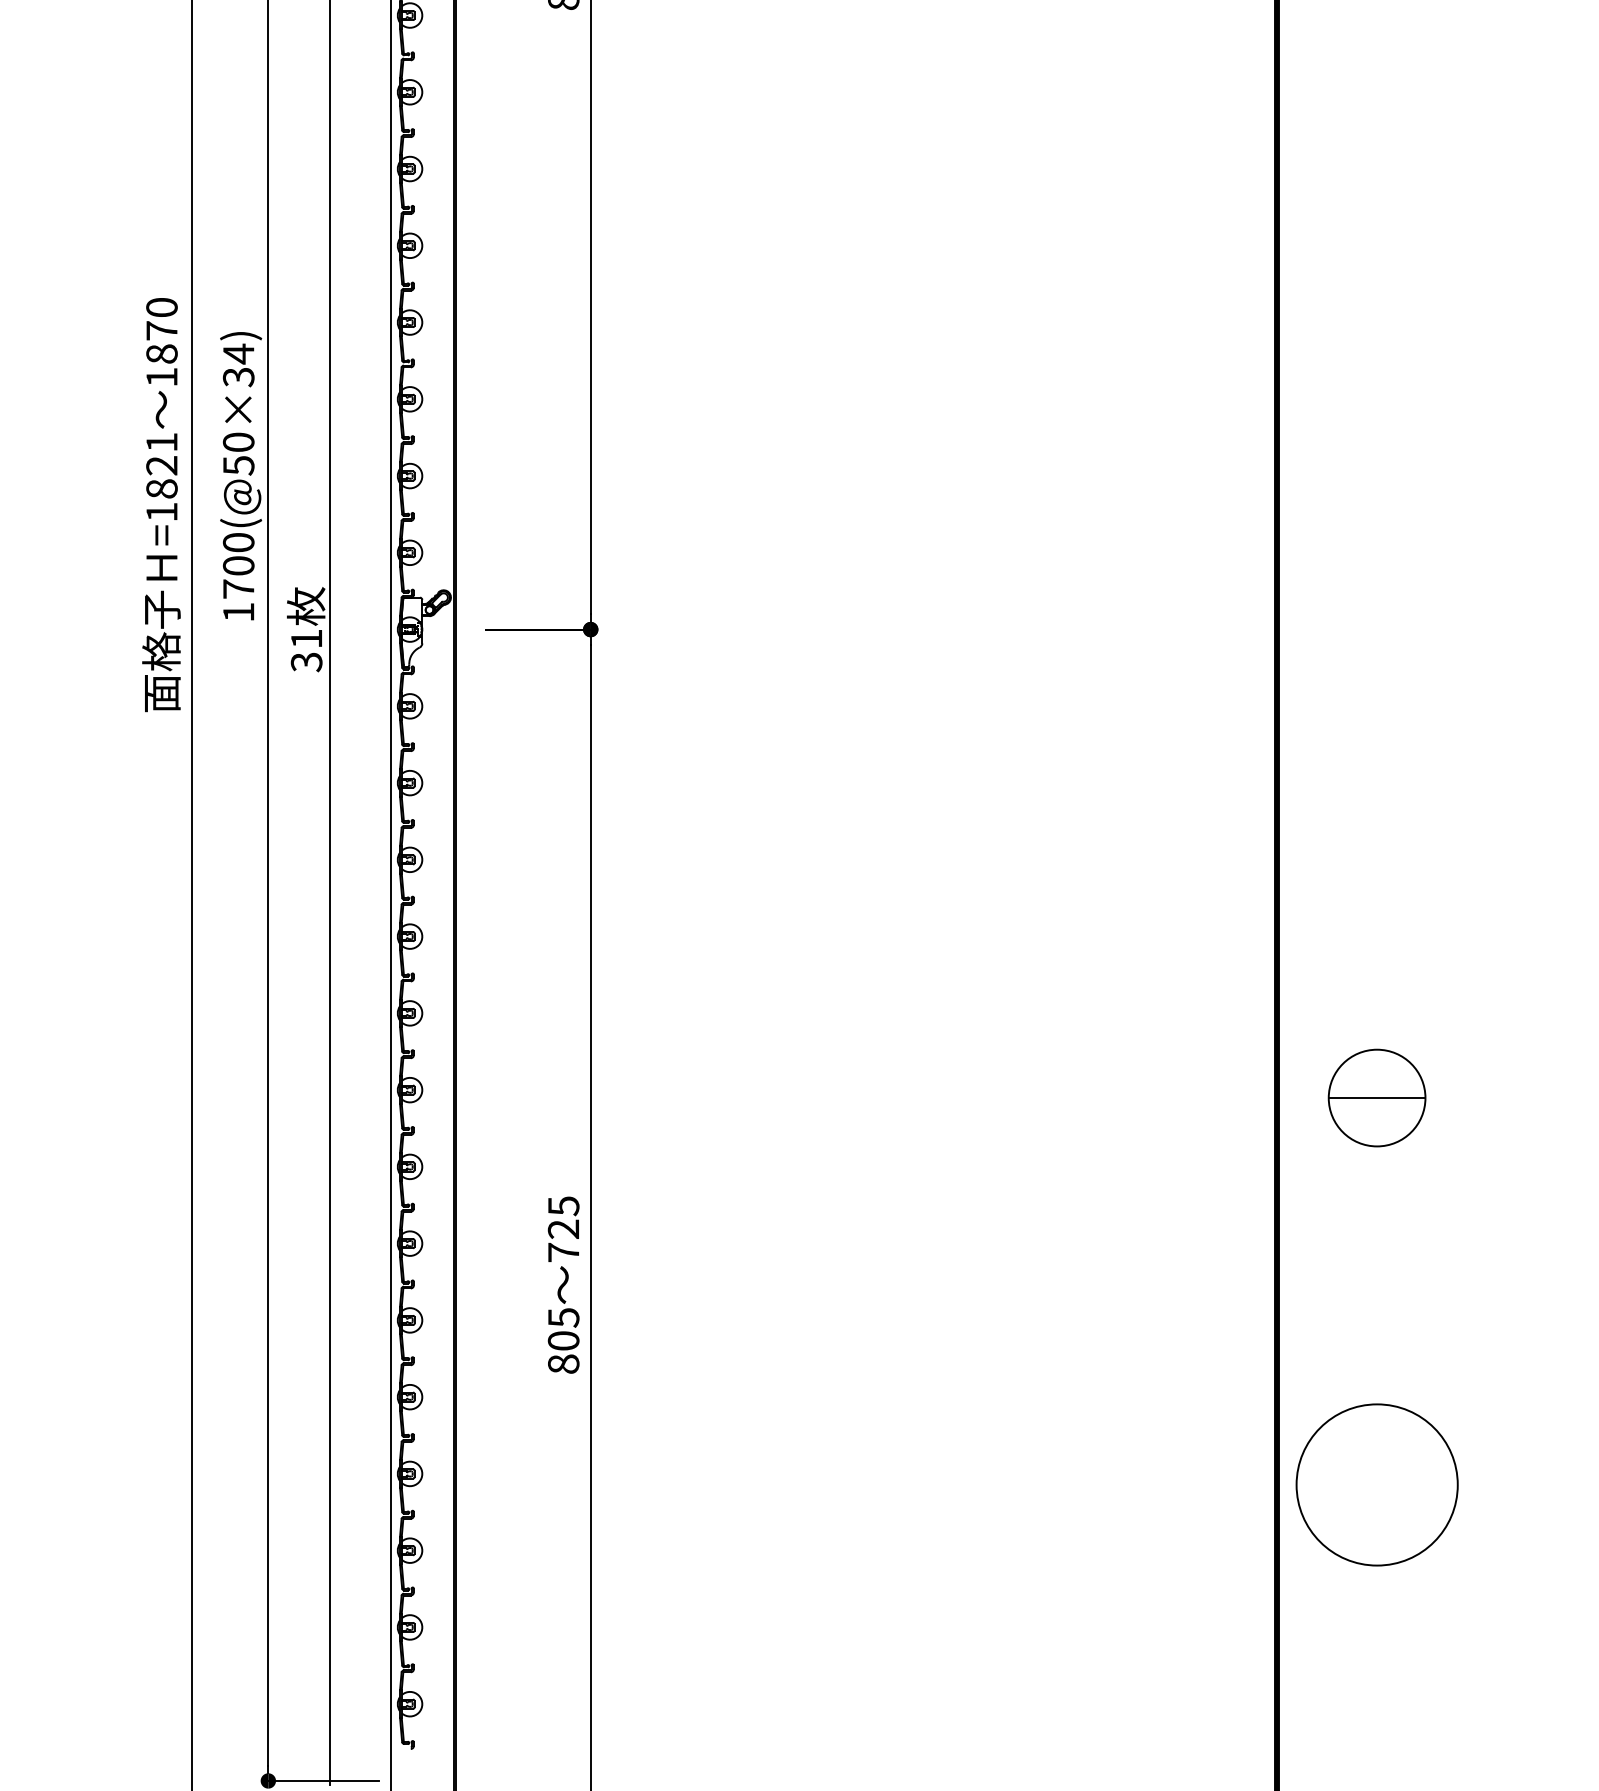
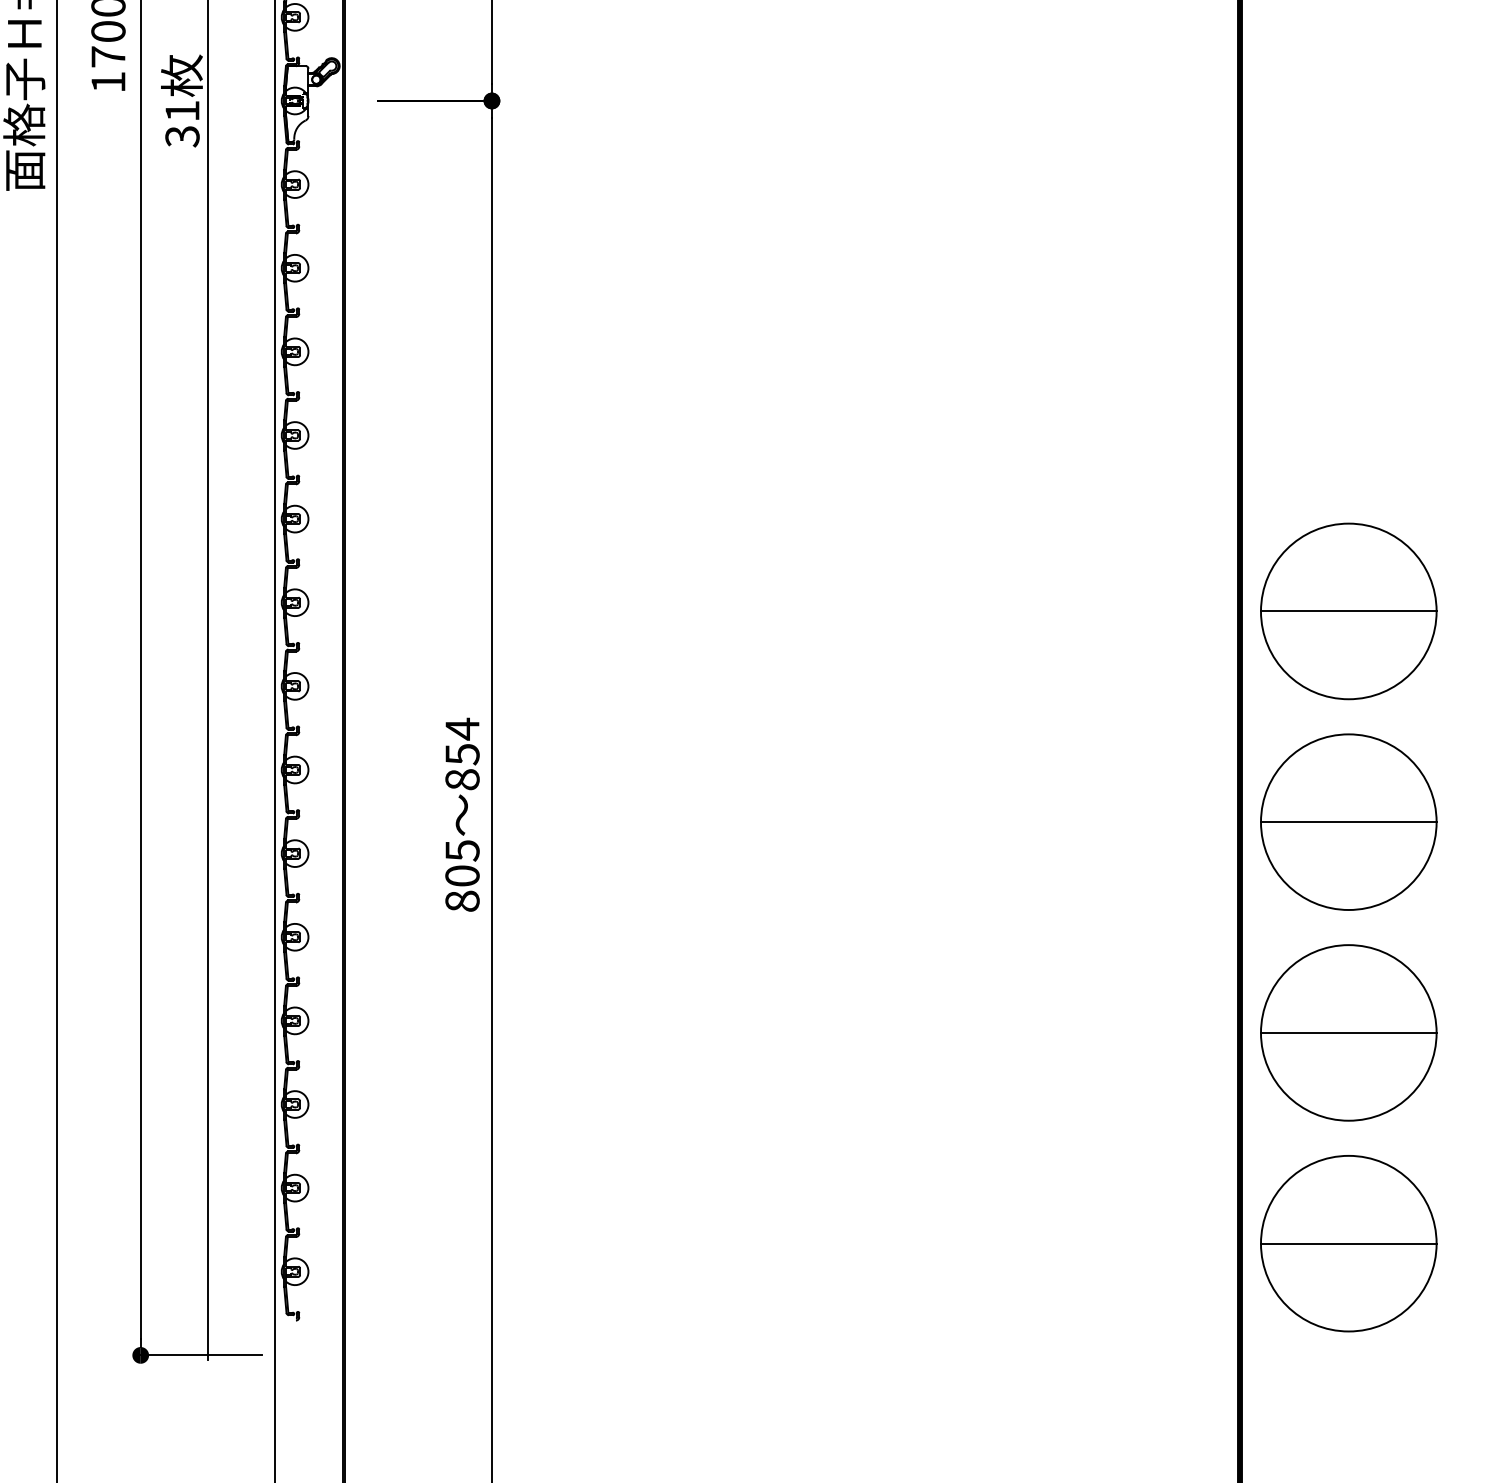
part: (1376, 1097) -> (1348, 610), size x1.67
text: (563, 1228) -> (462, 753), 725 -> 854
part: (1376, 1291) -> (1348, 822), added
line: (1376, 1484) -> (1348, 1032), added
part: (1376, 1677) -> (1348, 1242), added

